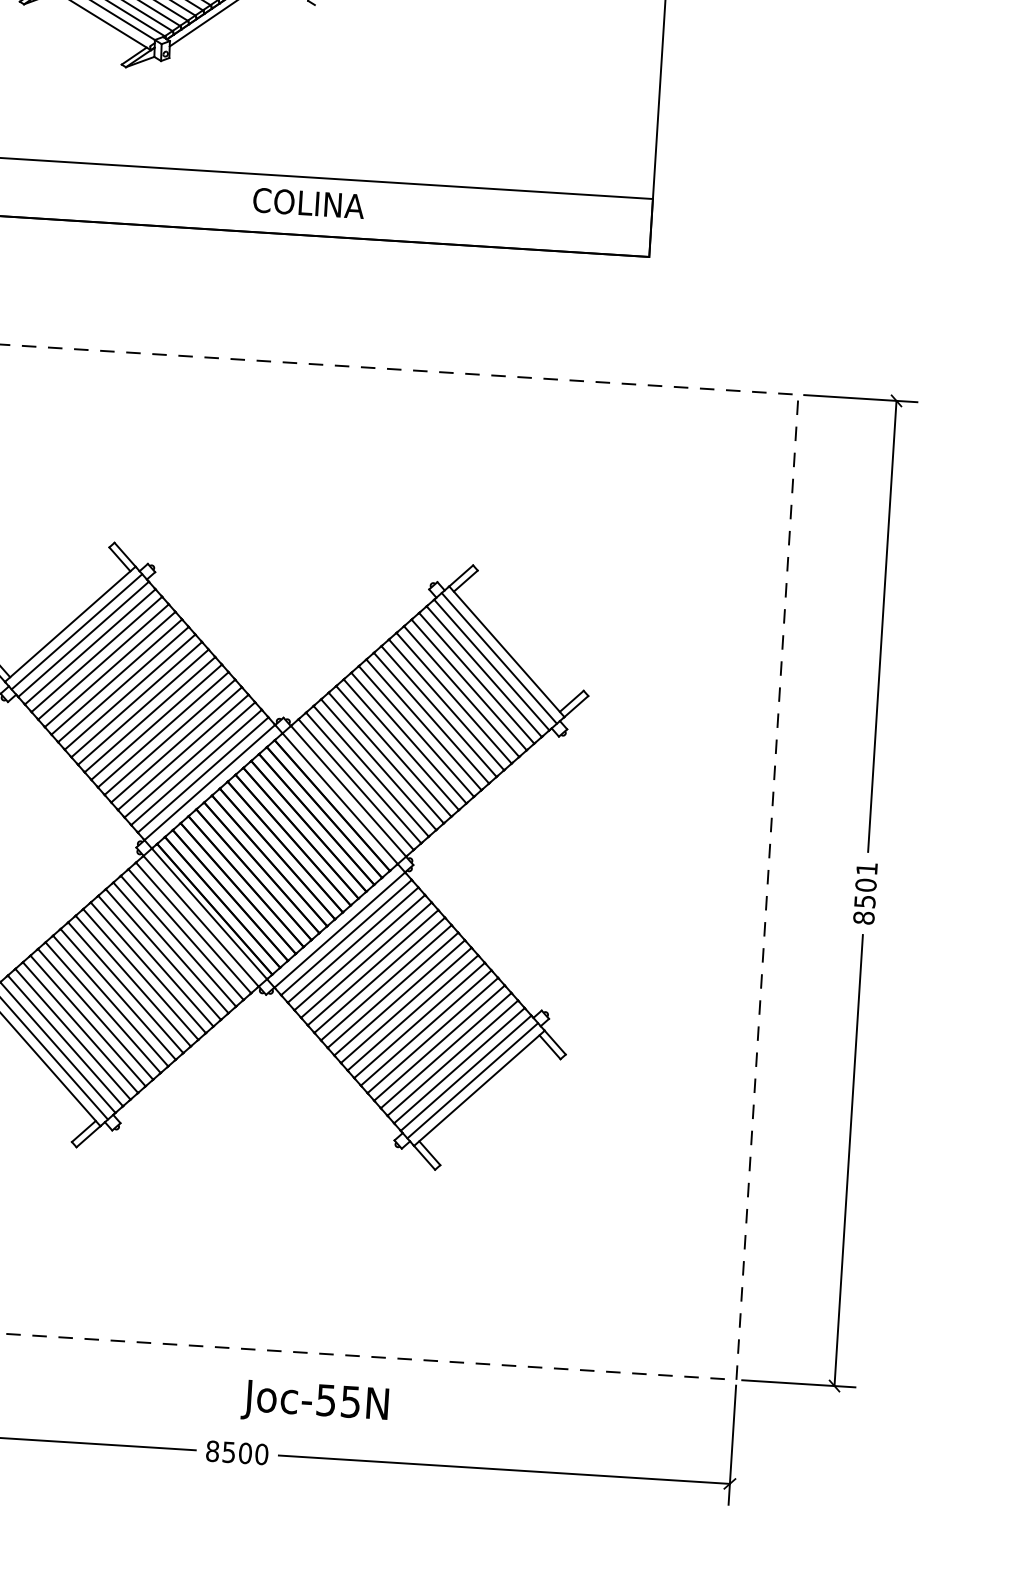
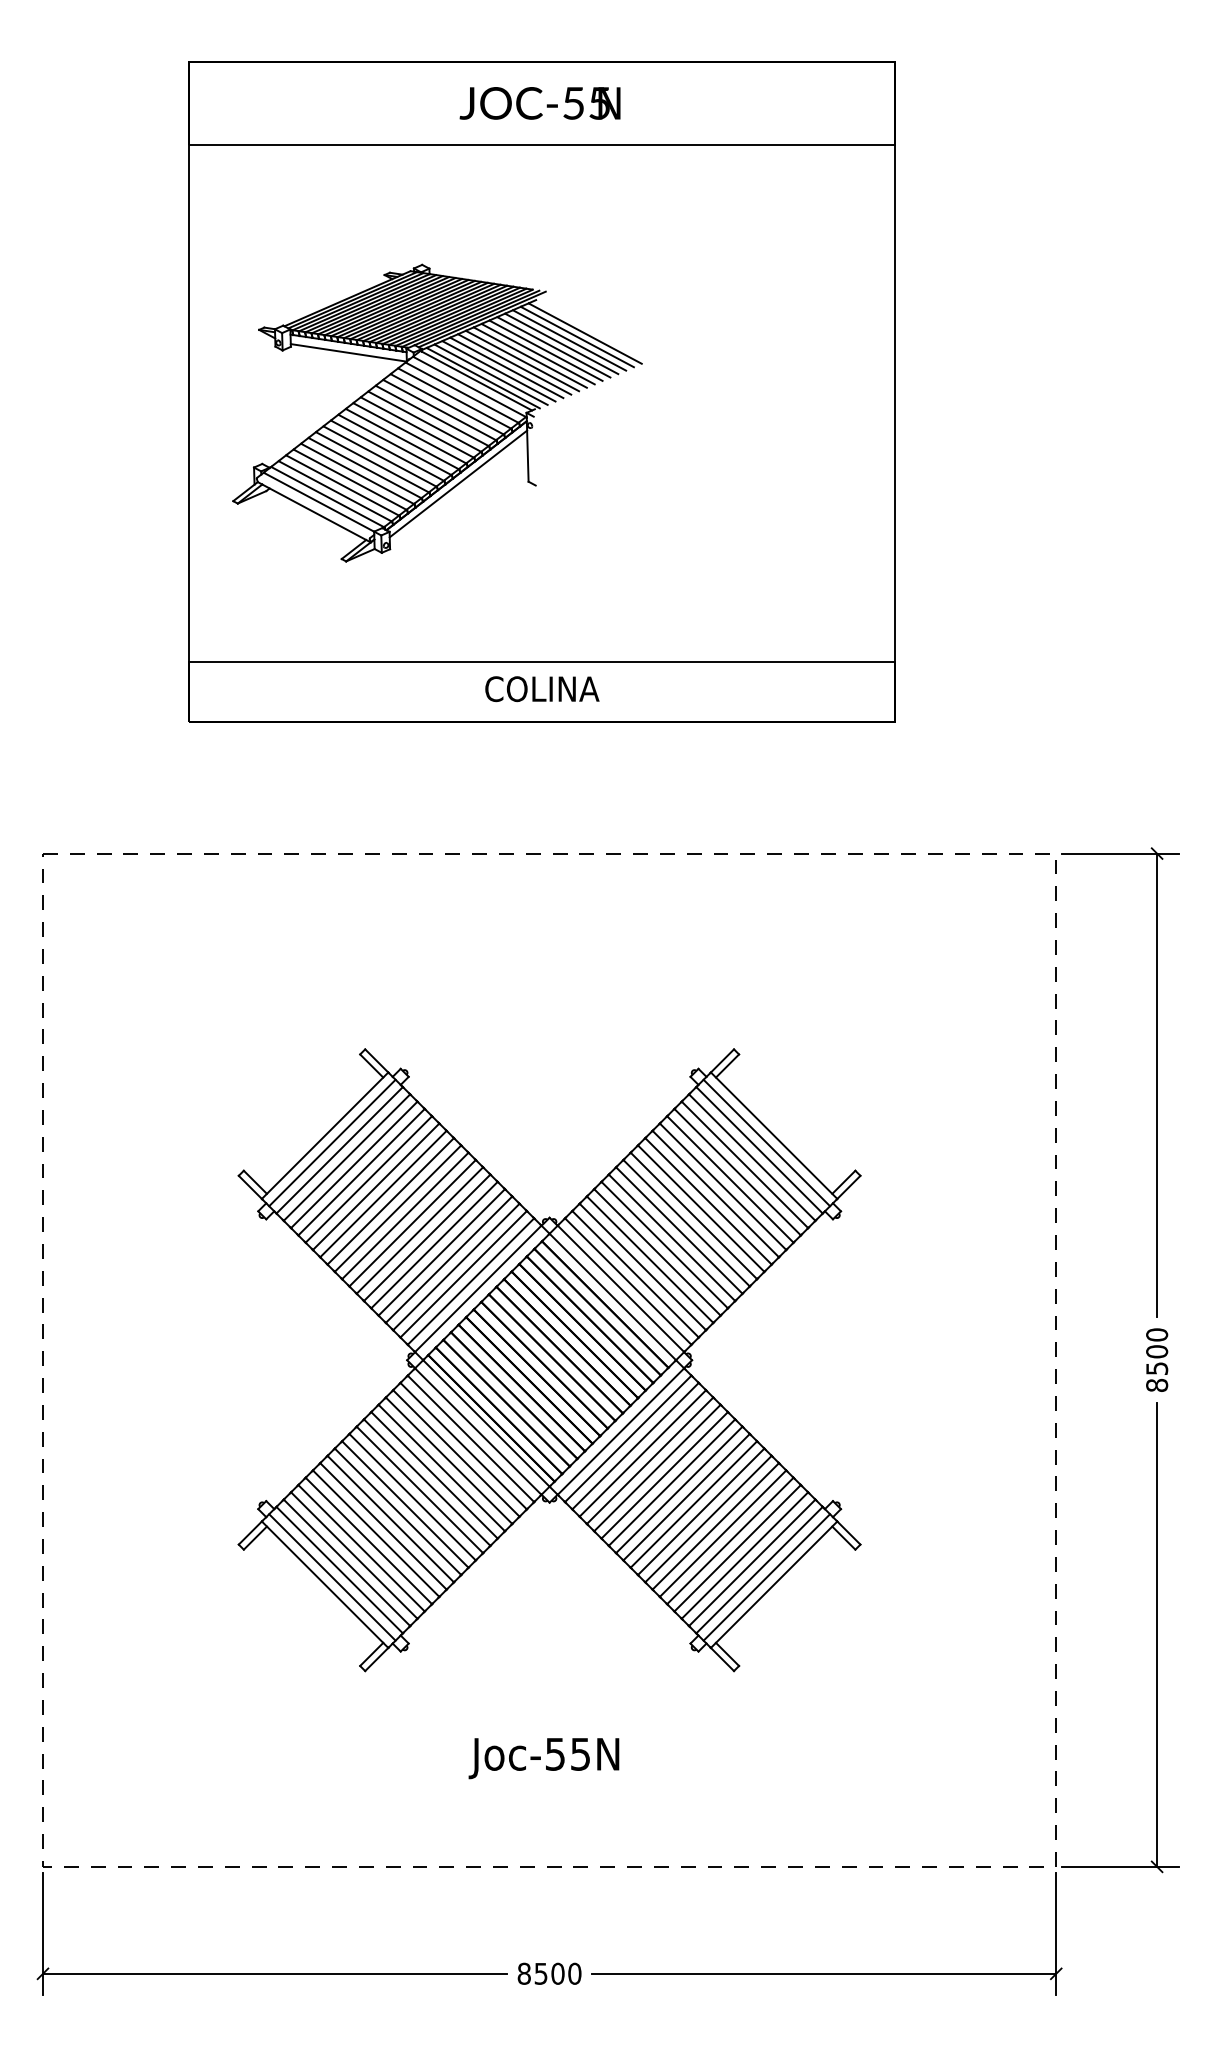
text: (867, 868) -> (1157, 1334), 8501 -> 8500
text: (314, 1403) -> (543, 1758), moved

